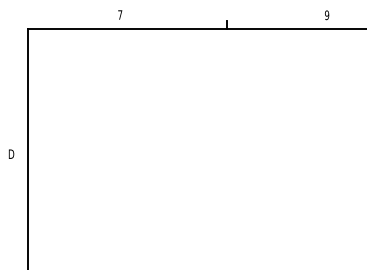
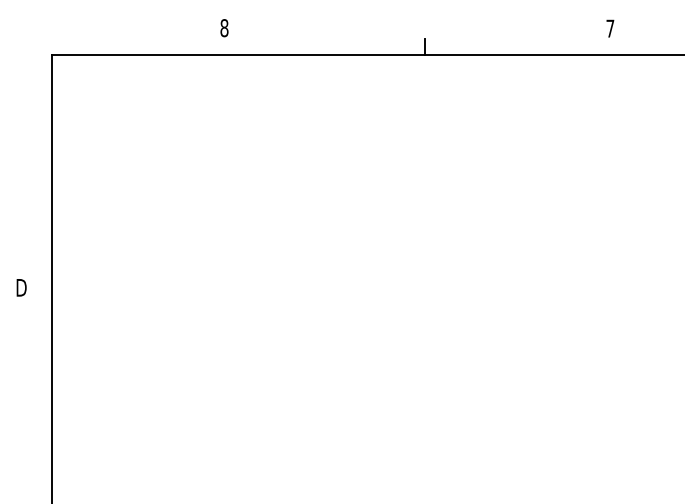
text: (120, 14) -> (224, 27), 7 -> 8
text: (327, 15) -> (611, 29), 9 -> 7

